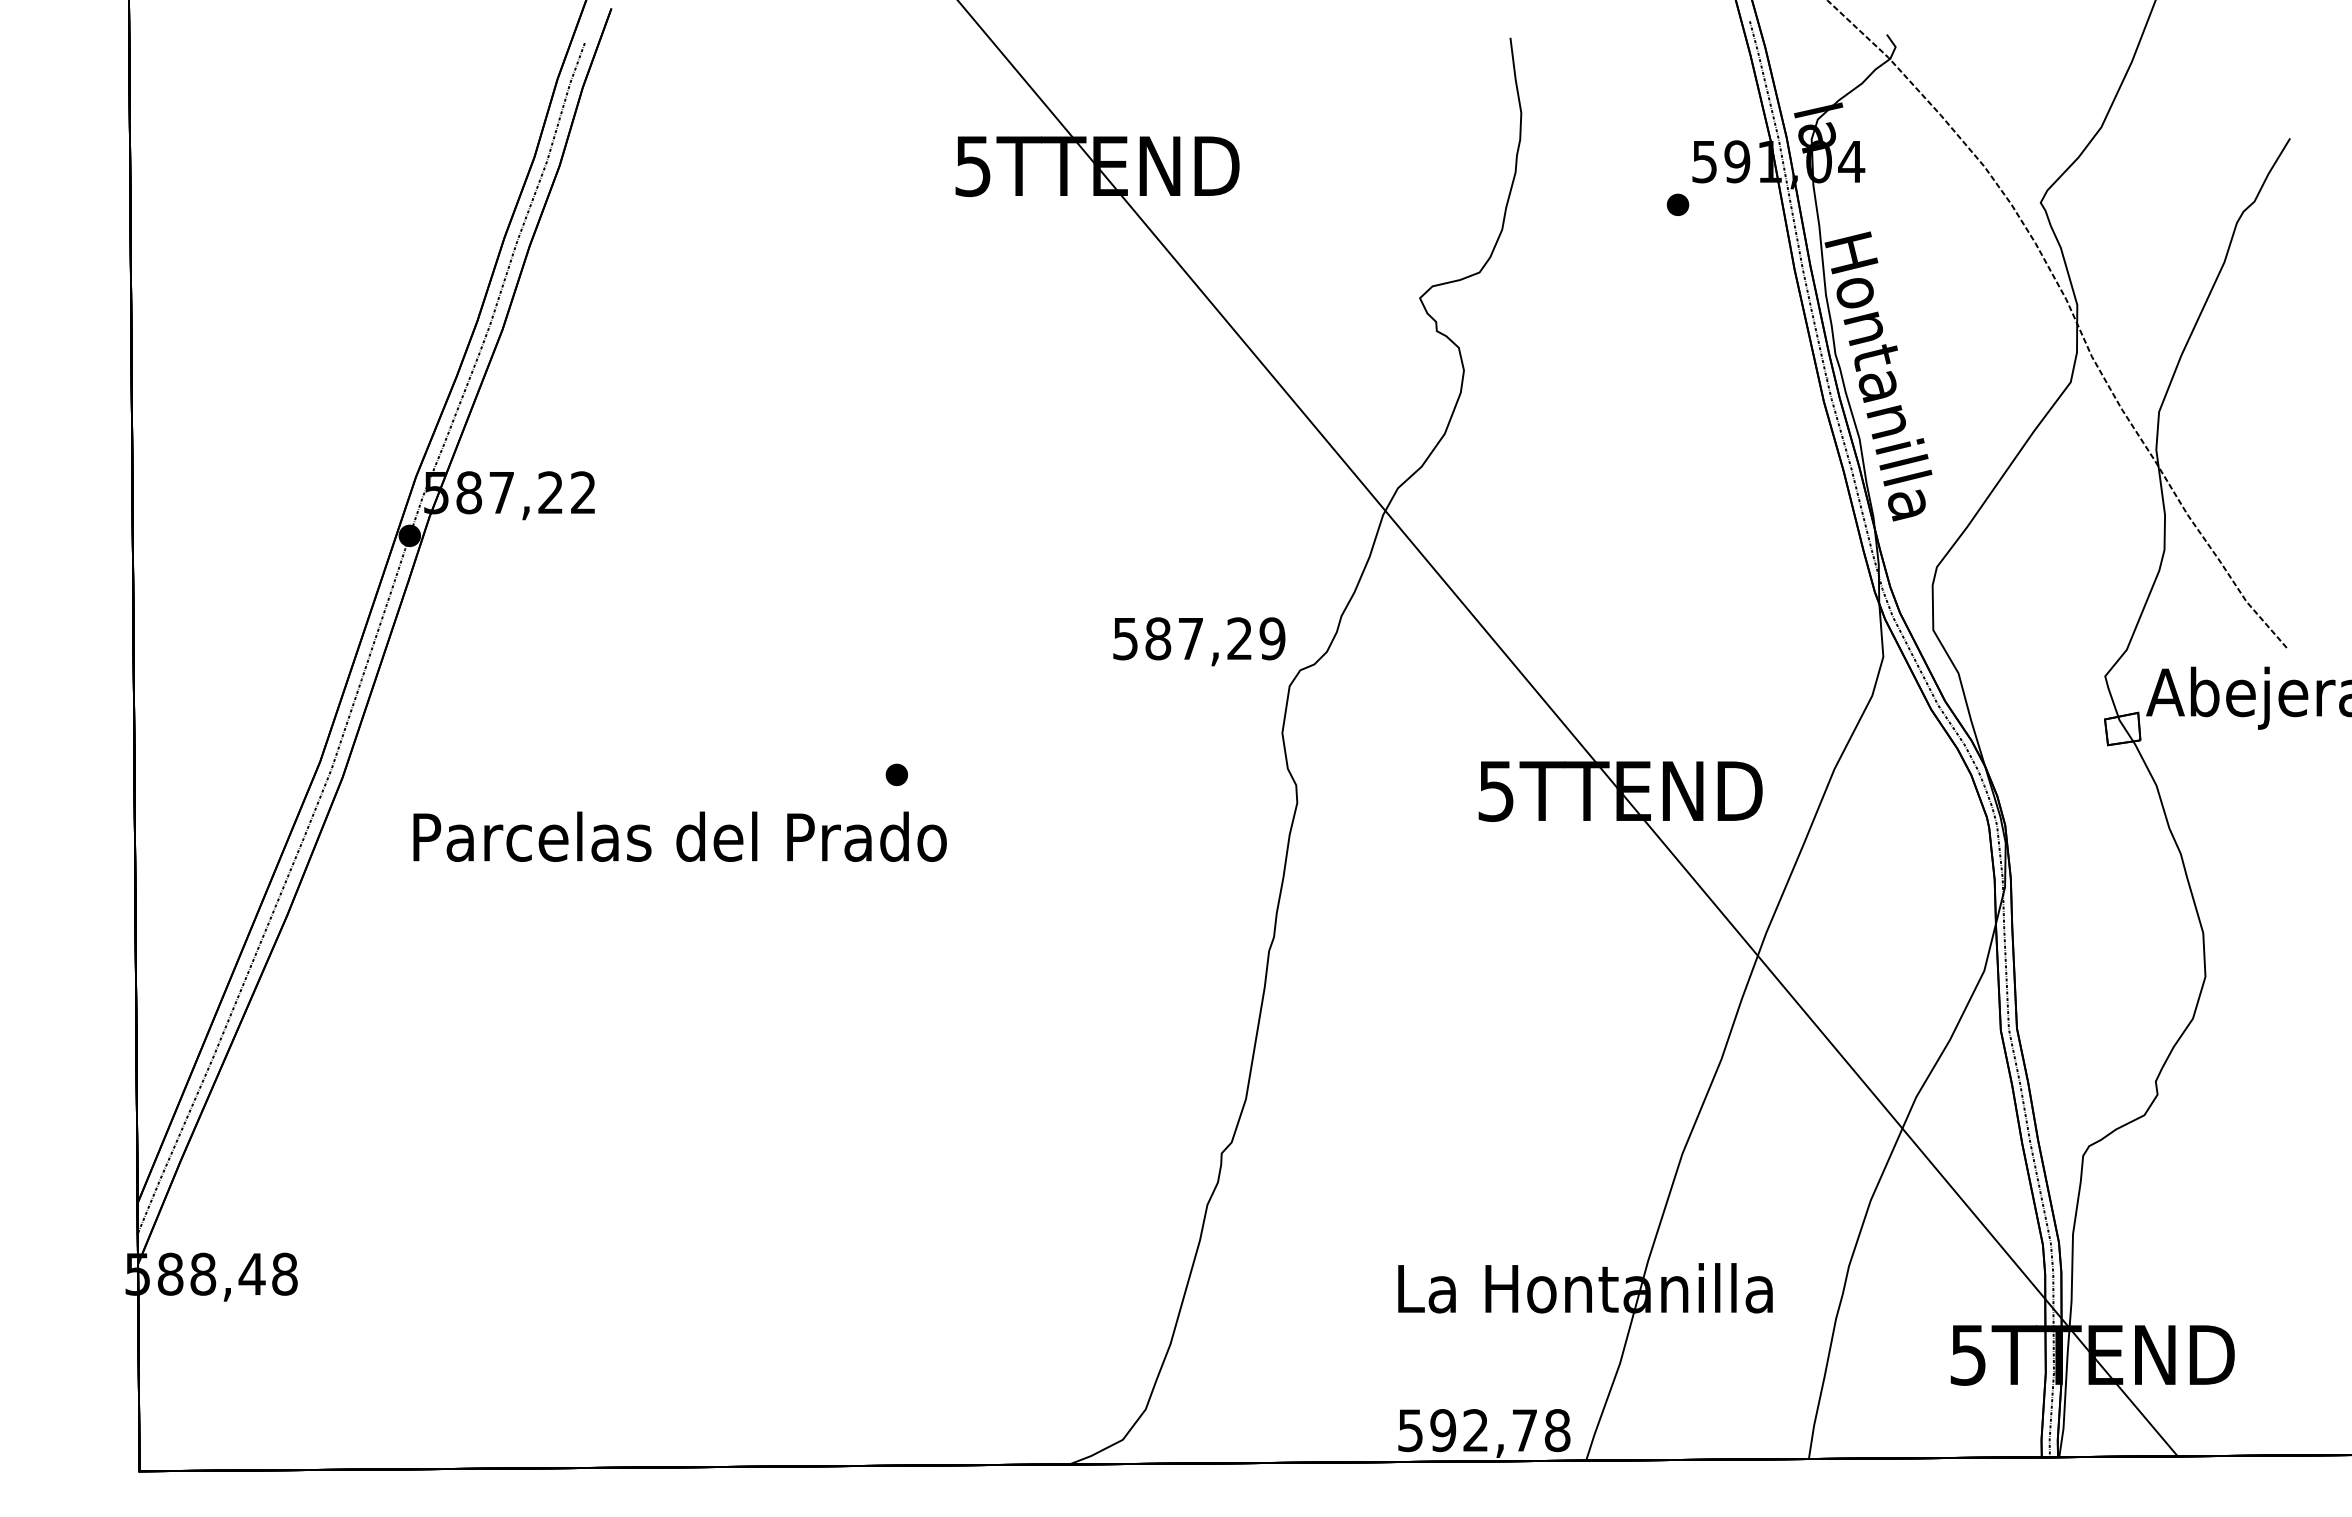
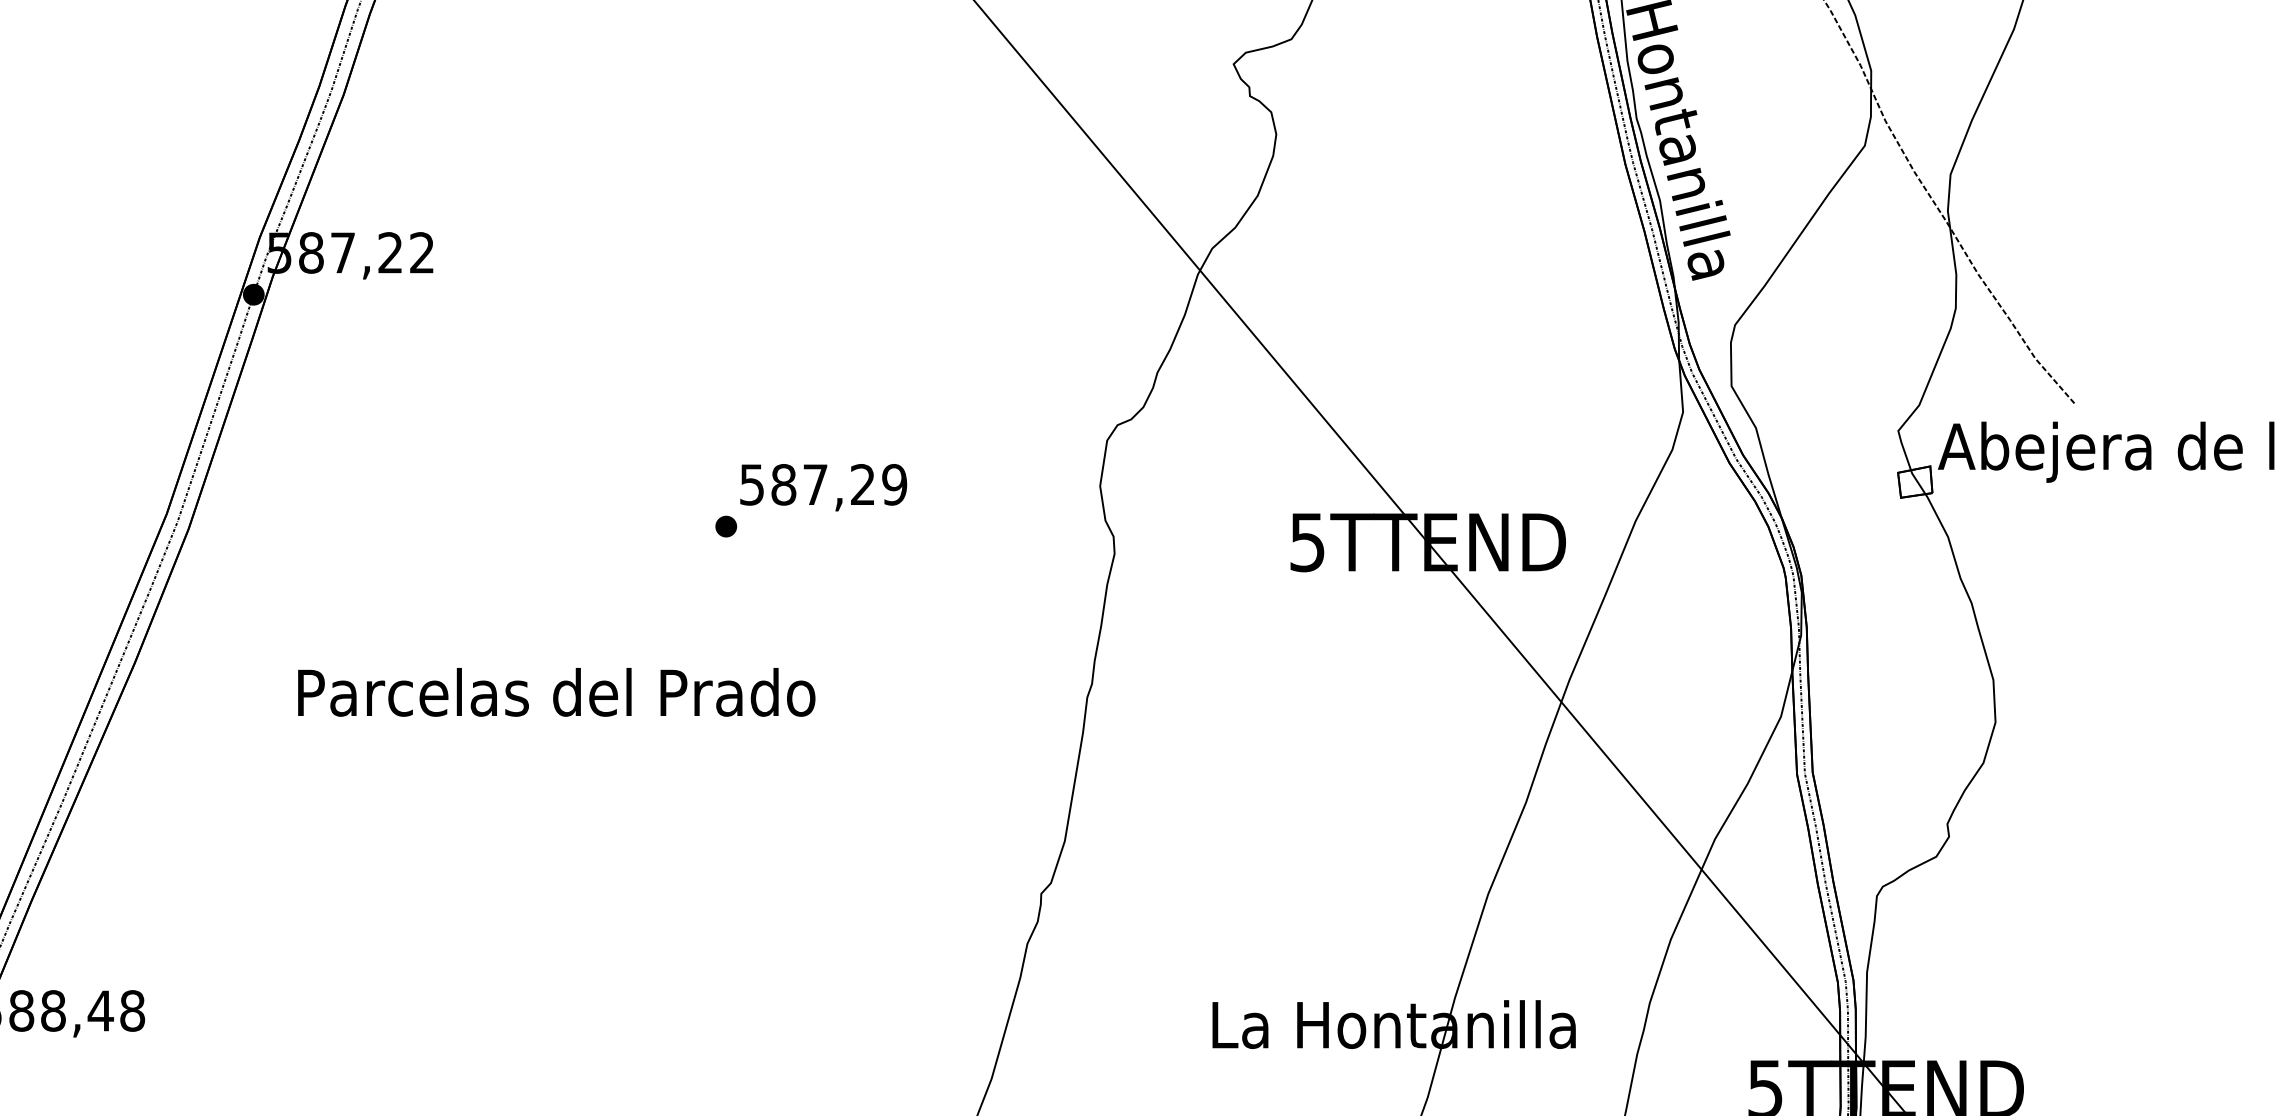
text: (1199, 641) -> (823, 487), moved
text: (679, 836) -> (556, 692), moved

